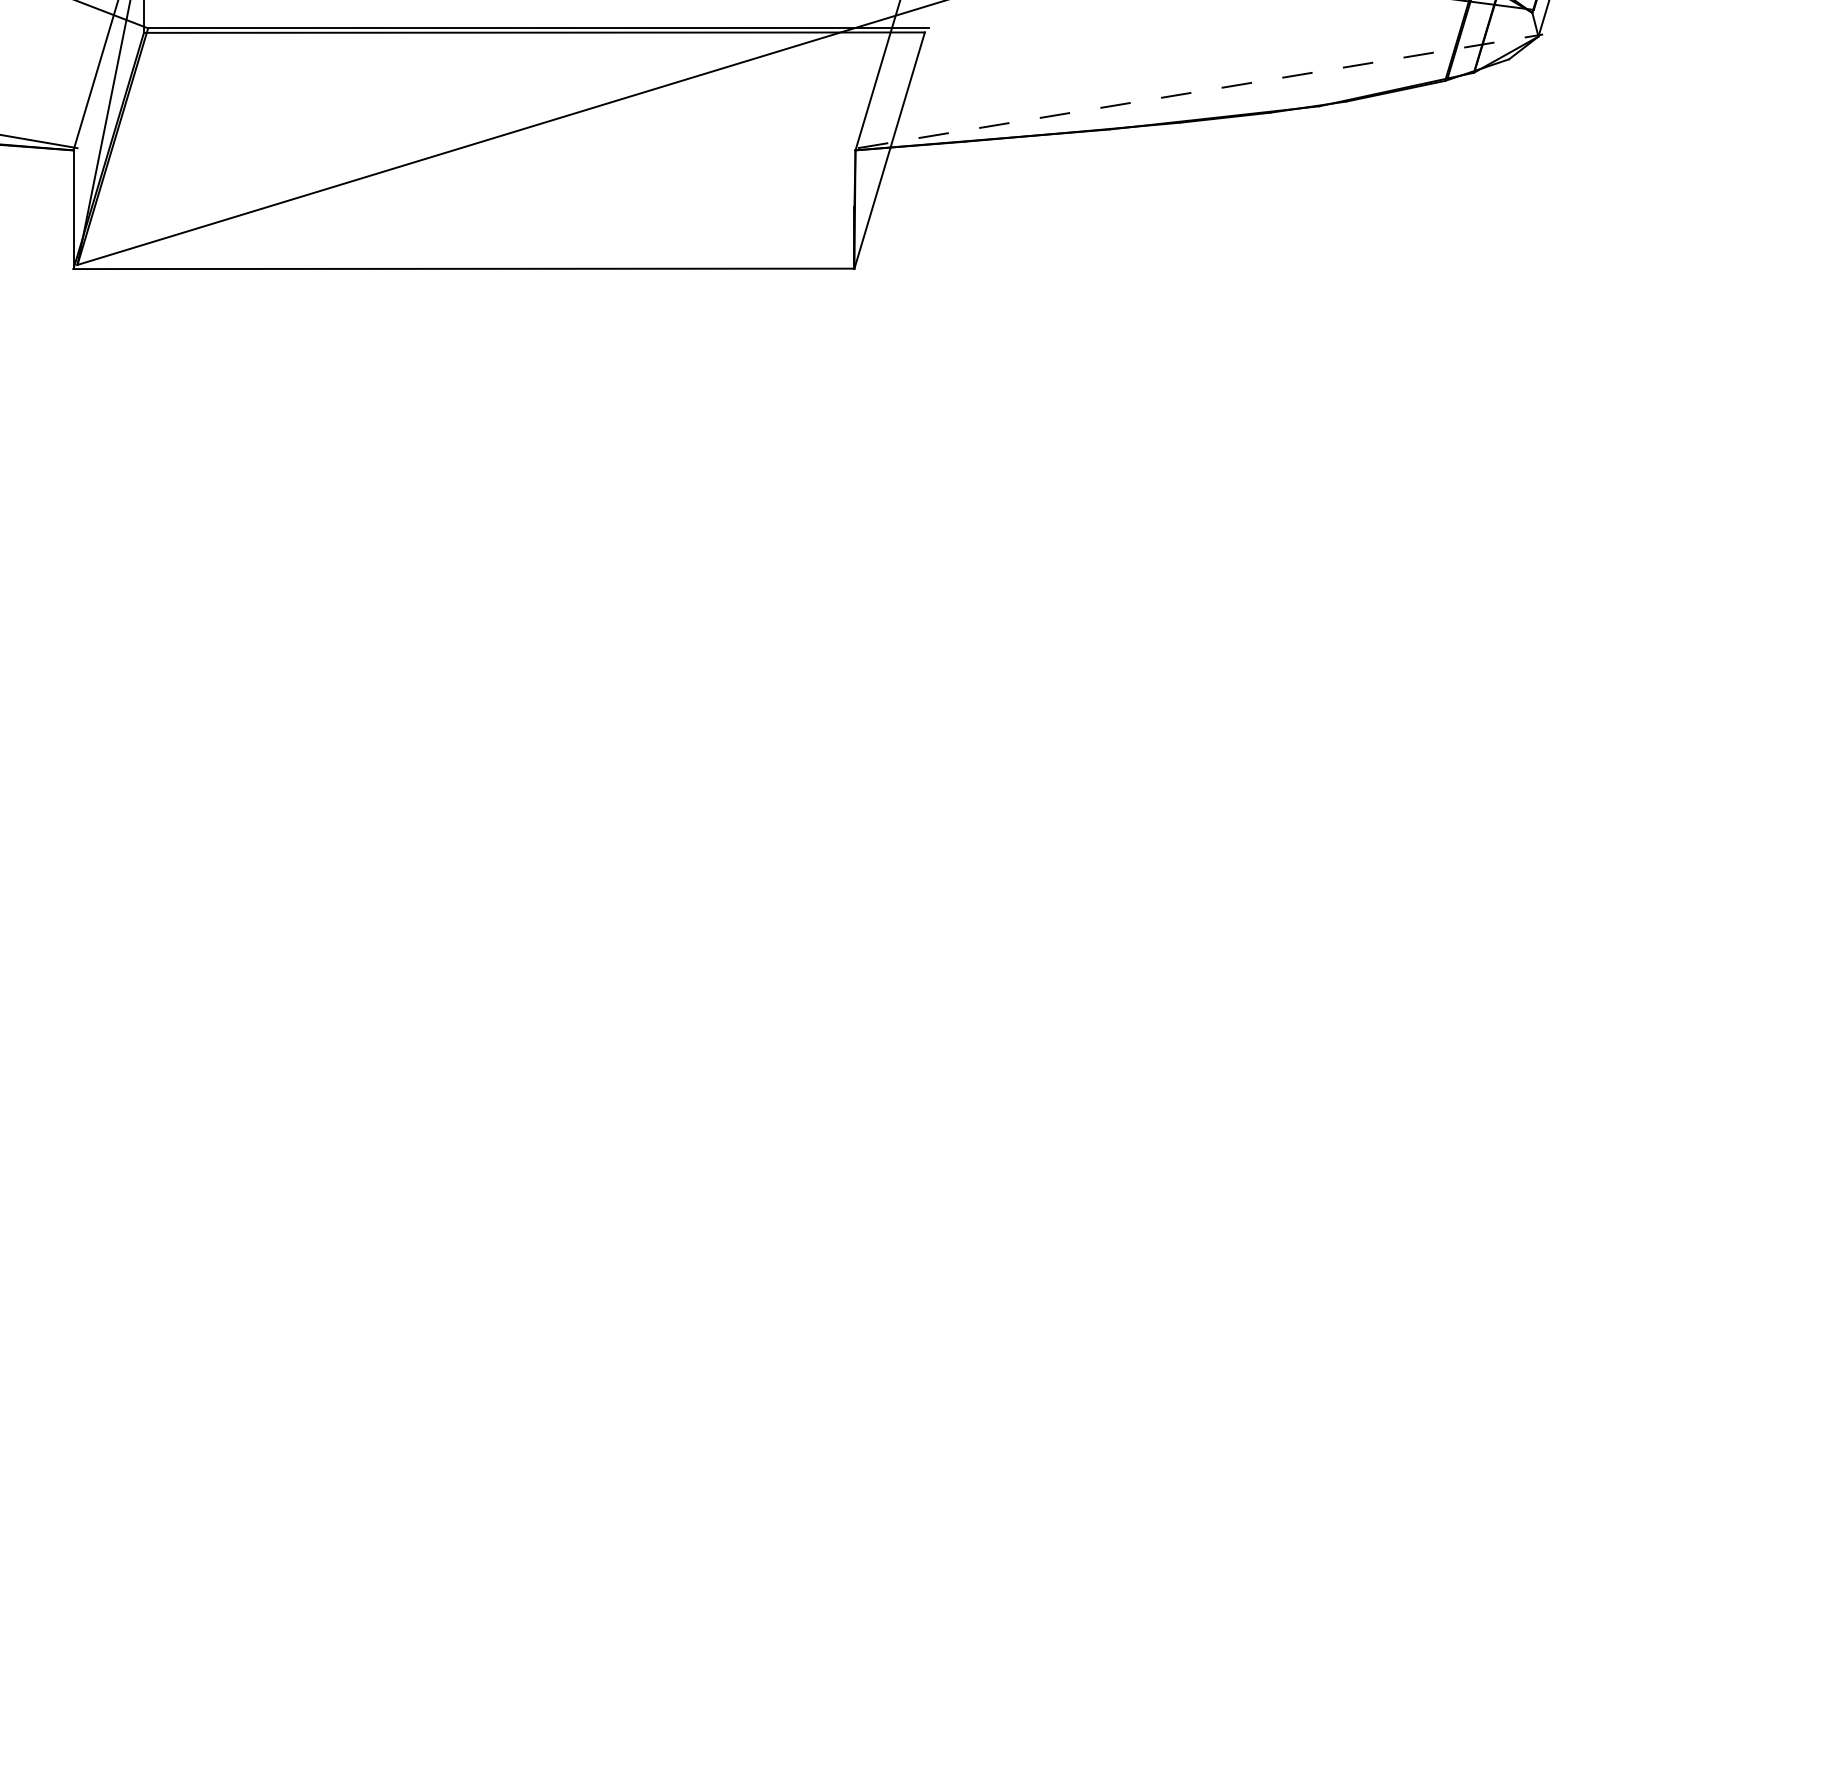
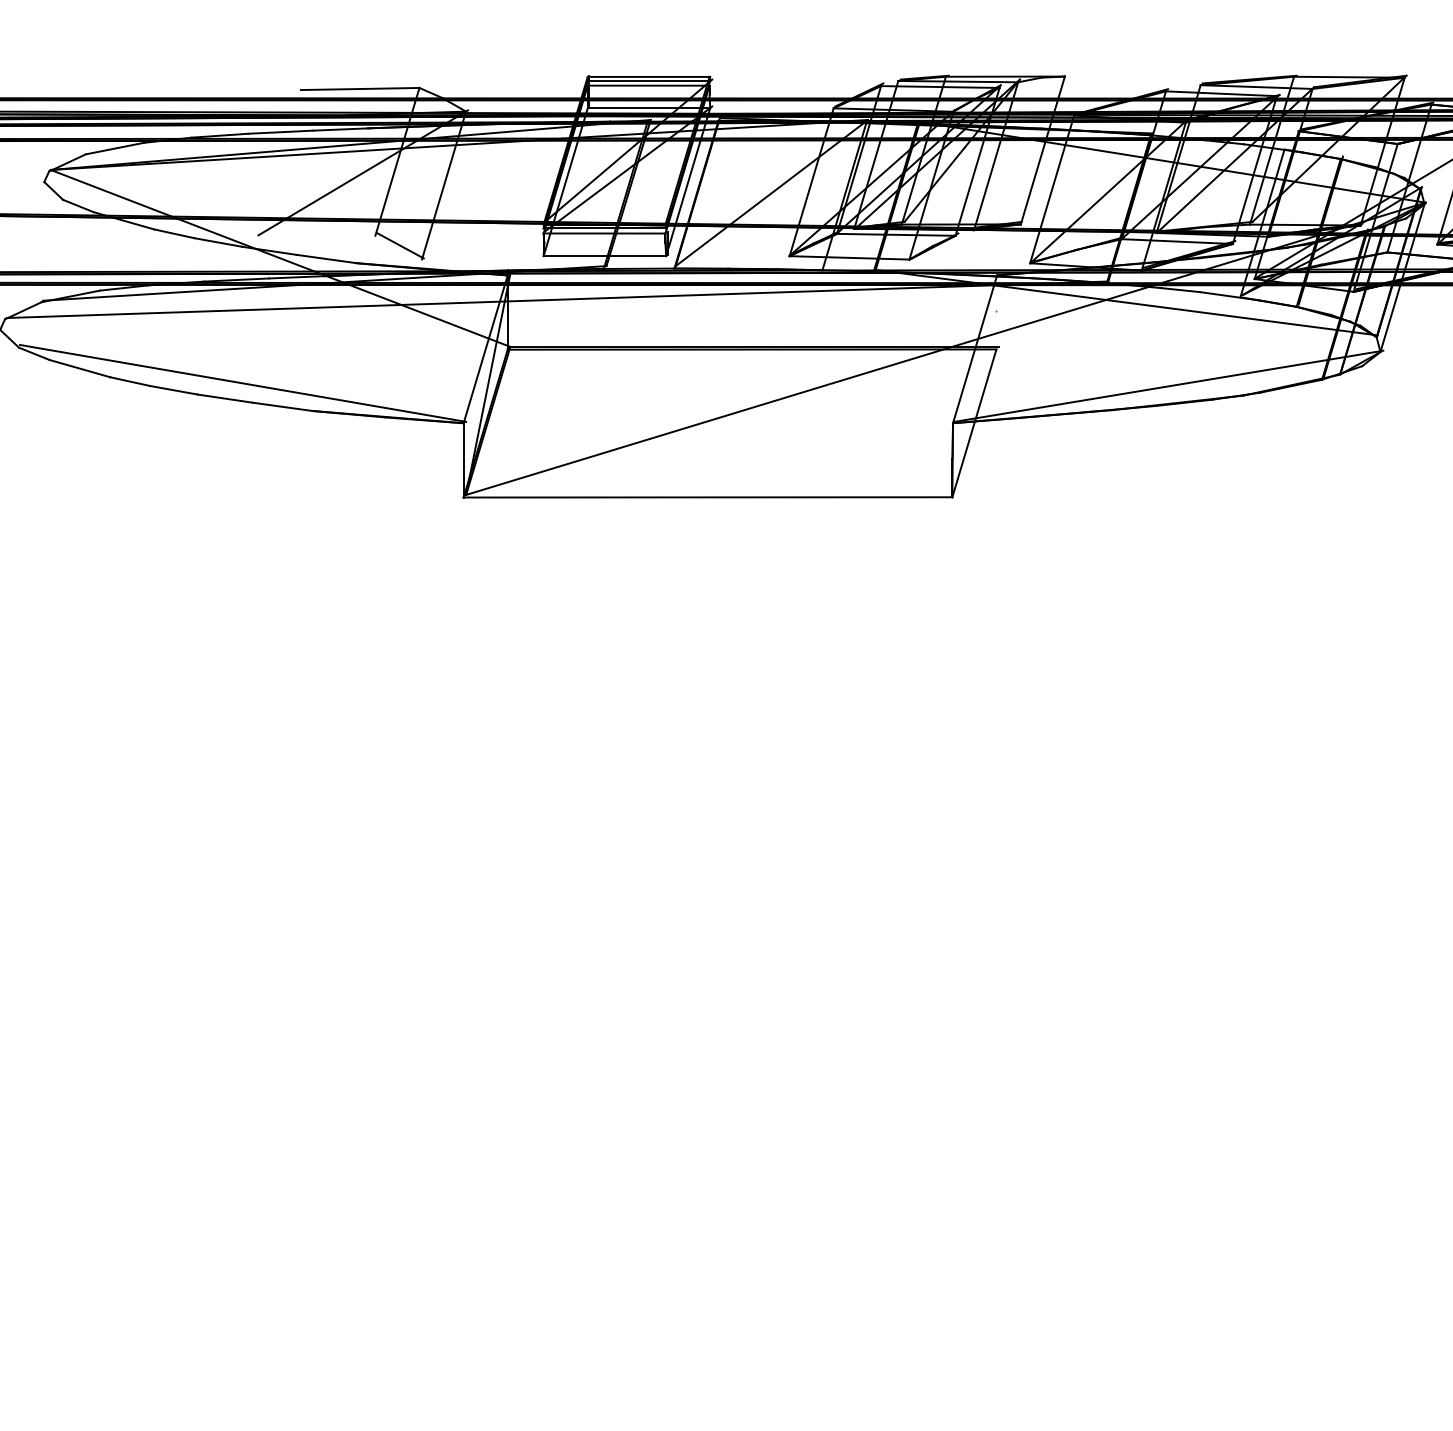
line: (1201, 91) -> (1169, 386), dashed -> solid

